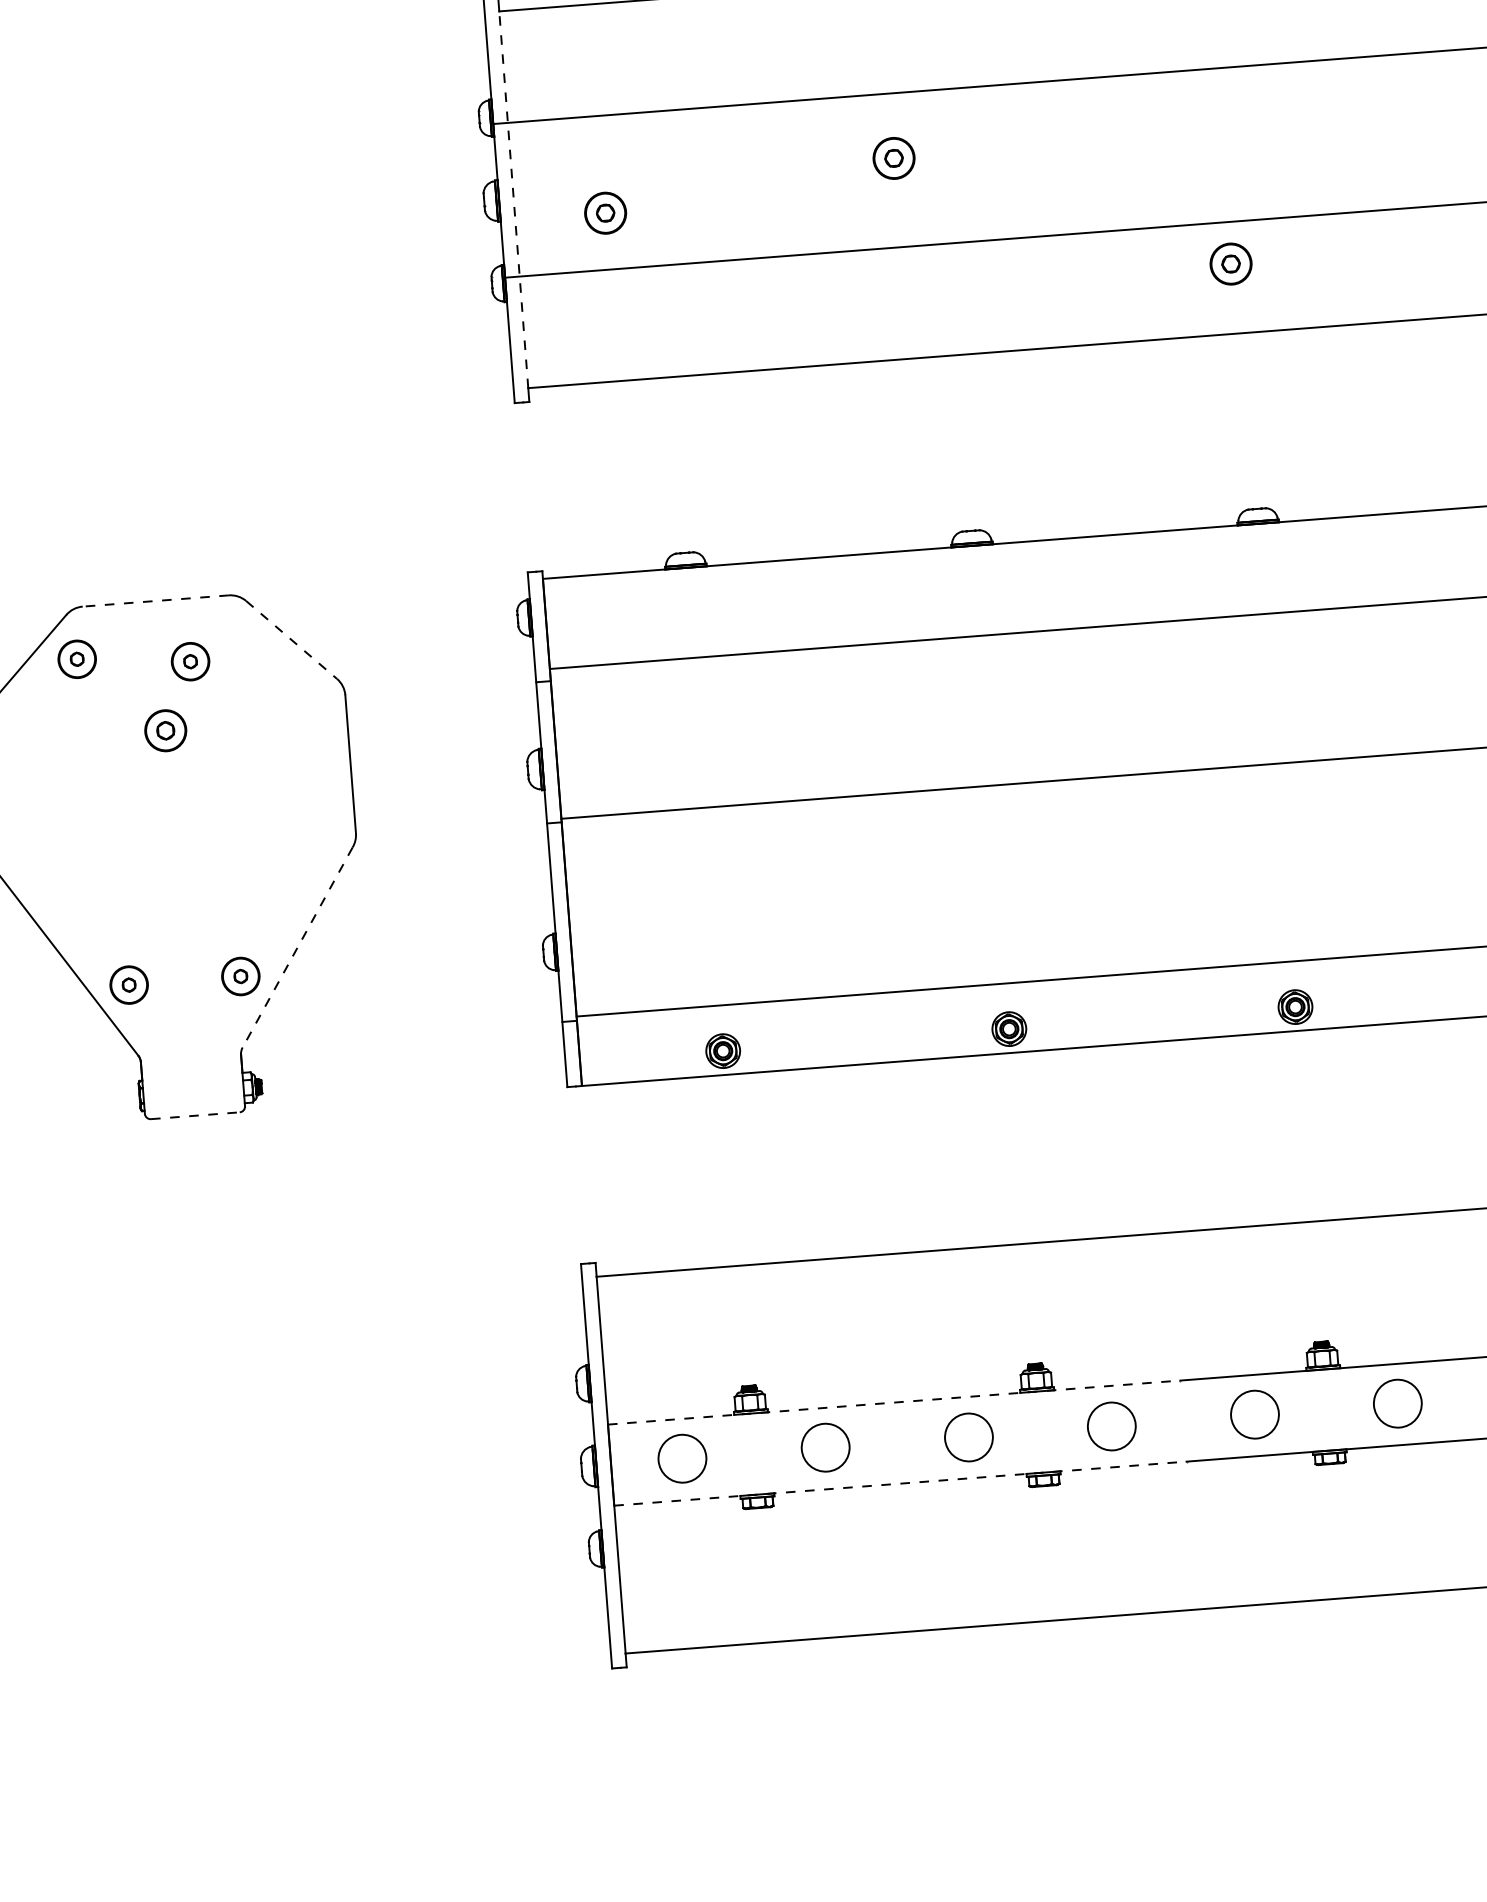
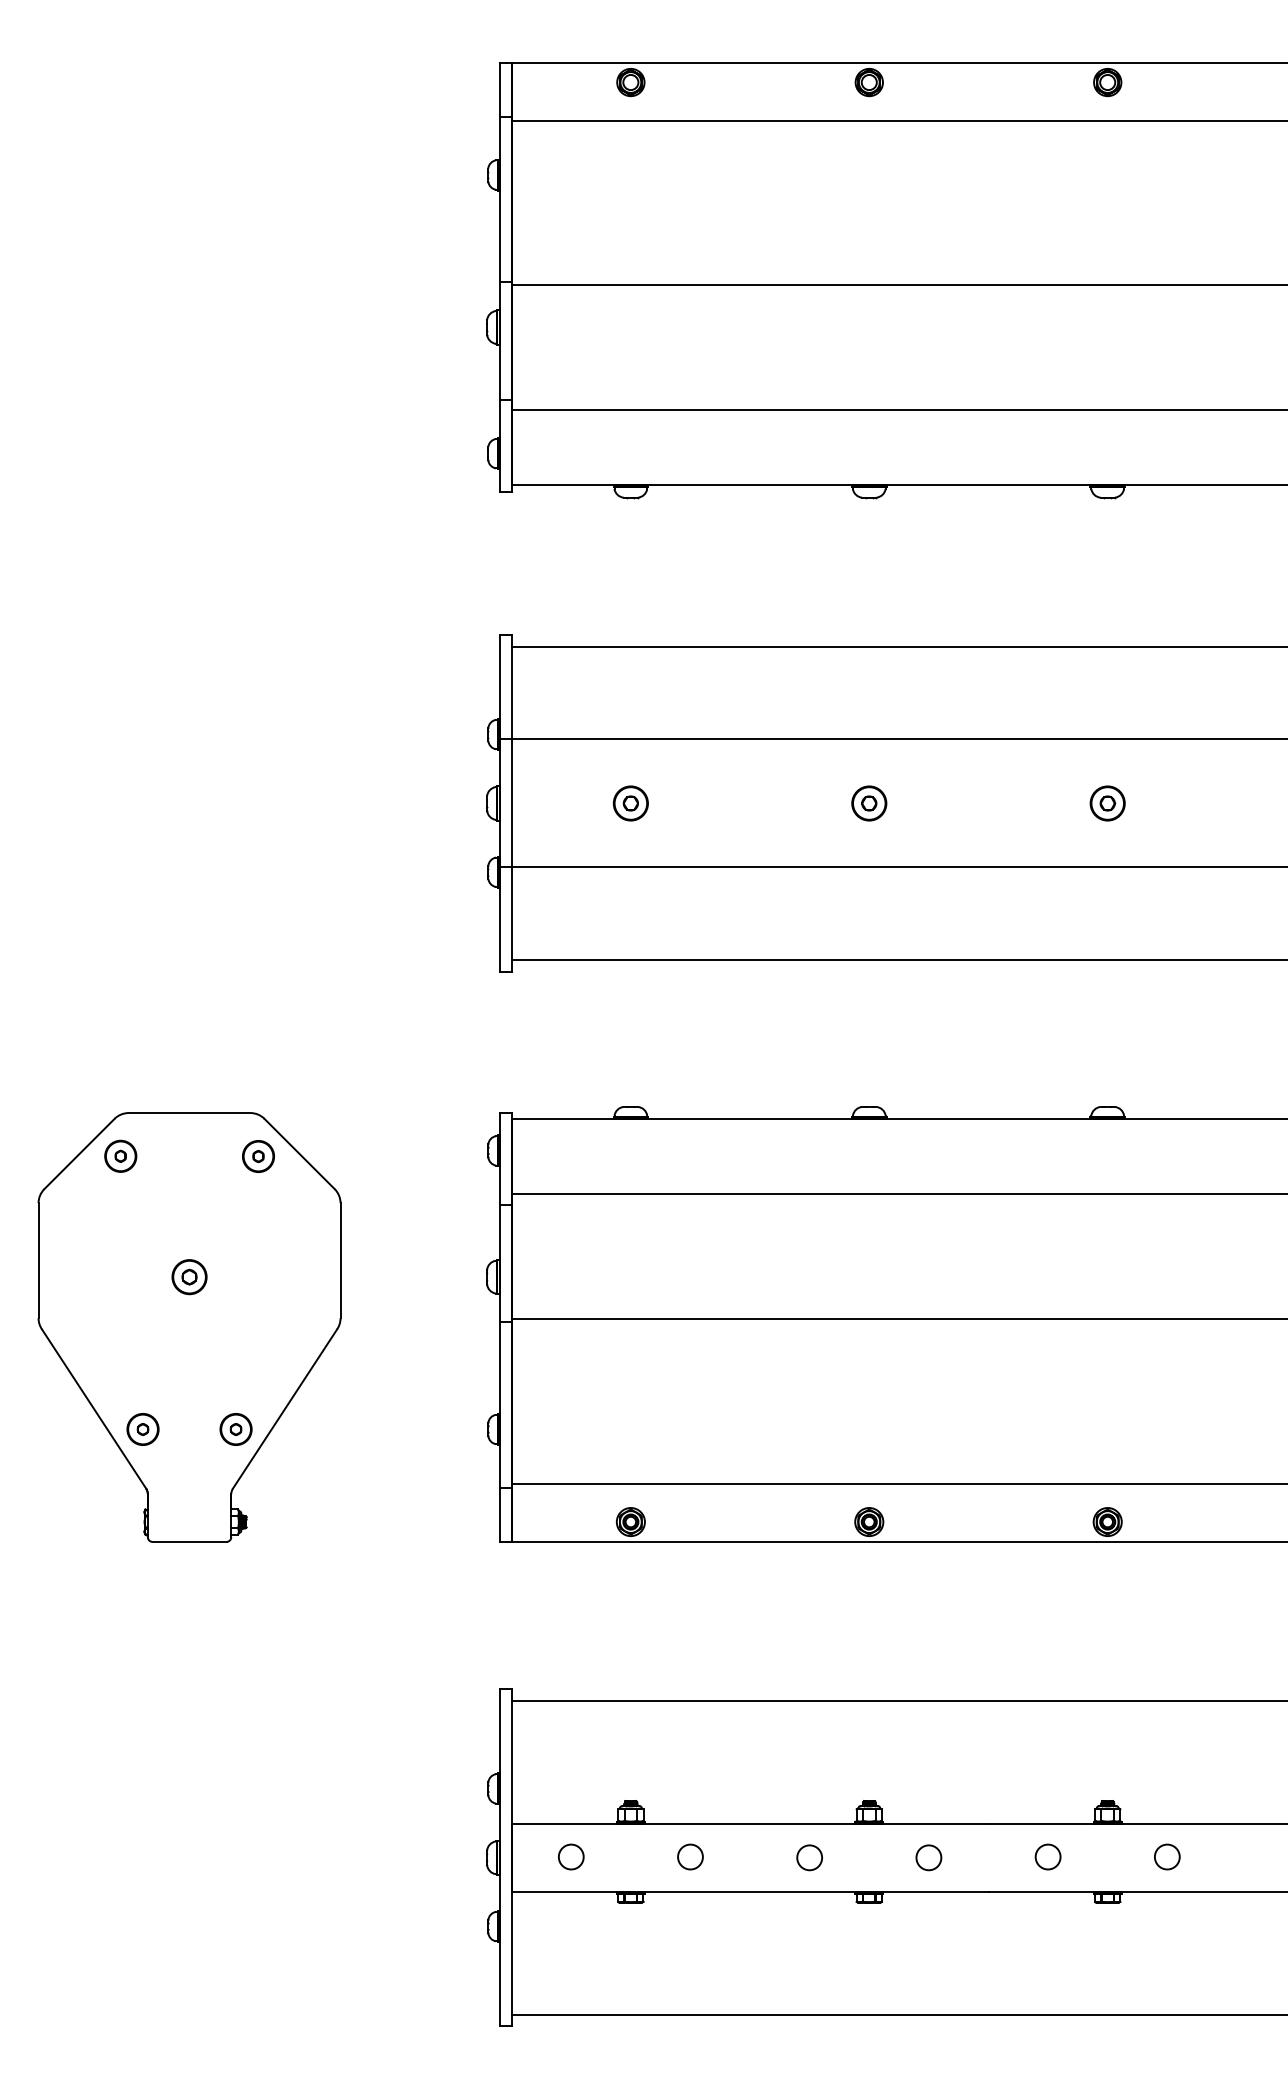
part: (894, 158) -> (869, 803), moved
line: (513, 199) -> (511, 803), dashed -> solid
part: (605, 213) -> (630, 803), moved
part: (1230, 264) -> (1107, 803), moved
line: (155, 601) -> (189, 1113), dashed -> solid
line: (291, 639) -> (299, 1153), dashed -> solid
part: (190, 661) -> (258, 1156), moved
part: (165, 731) -> (189, 1277), moved
line: (298, 947) -> (285, 1409), dashed -> solid
line: (195, 1115) -> (189, 1541), dashed -> solid
circle: (1398, 1402) -> (1167, 1856), size x0.62
line: (894, 1403) -> (750, 1824), dashed -> solid
circle: (1254, 1414) -> (1047, 1856), size x0.62
circle: (1111, 1426) -> (928, 1857), size x0.62
circle: (968, 1437) -> (809, 1857), size x0.62
circle: (825, 1447) -> (690, 1856), size x0.62
circle: (682, 1458) -> (571, 1856), size x0.62
line: (900, 1483) -> (750, 1891), dashed -> solid

